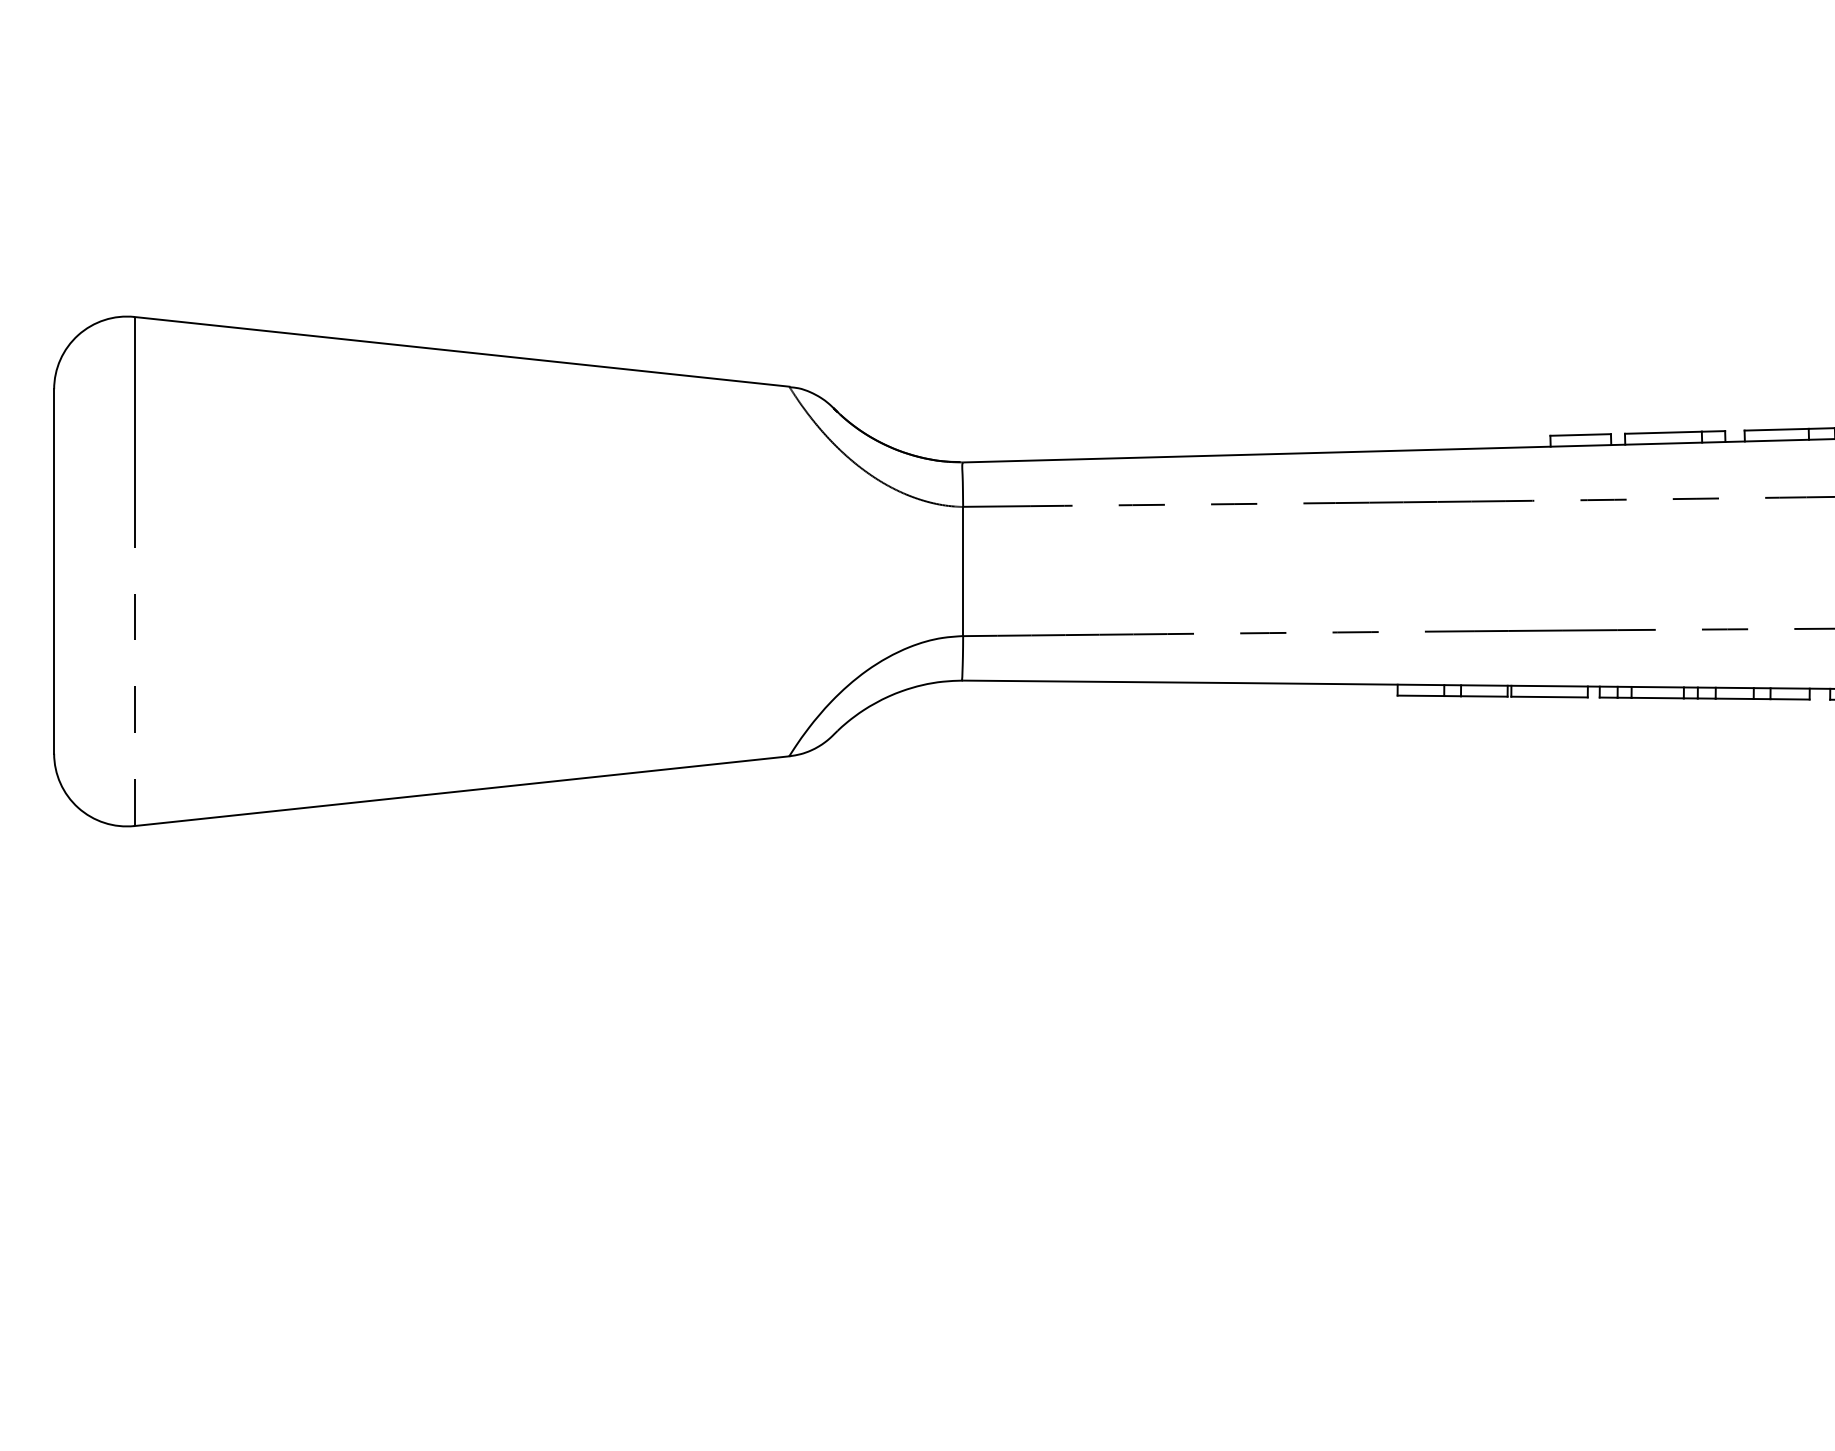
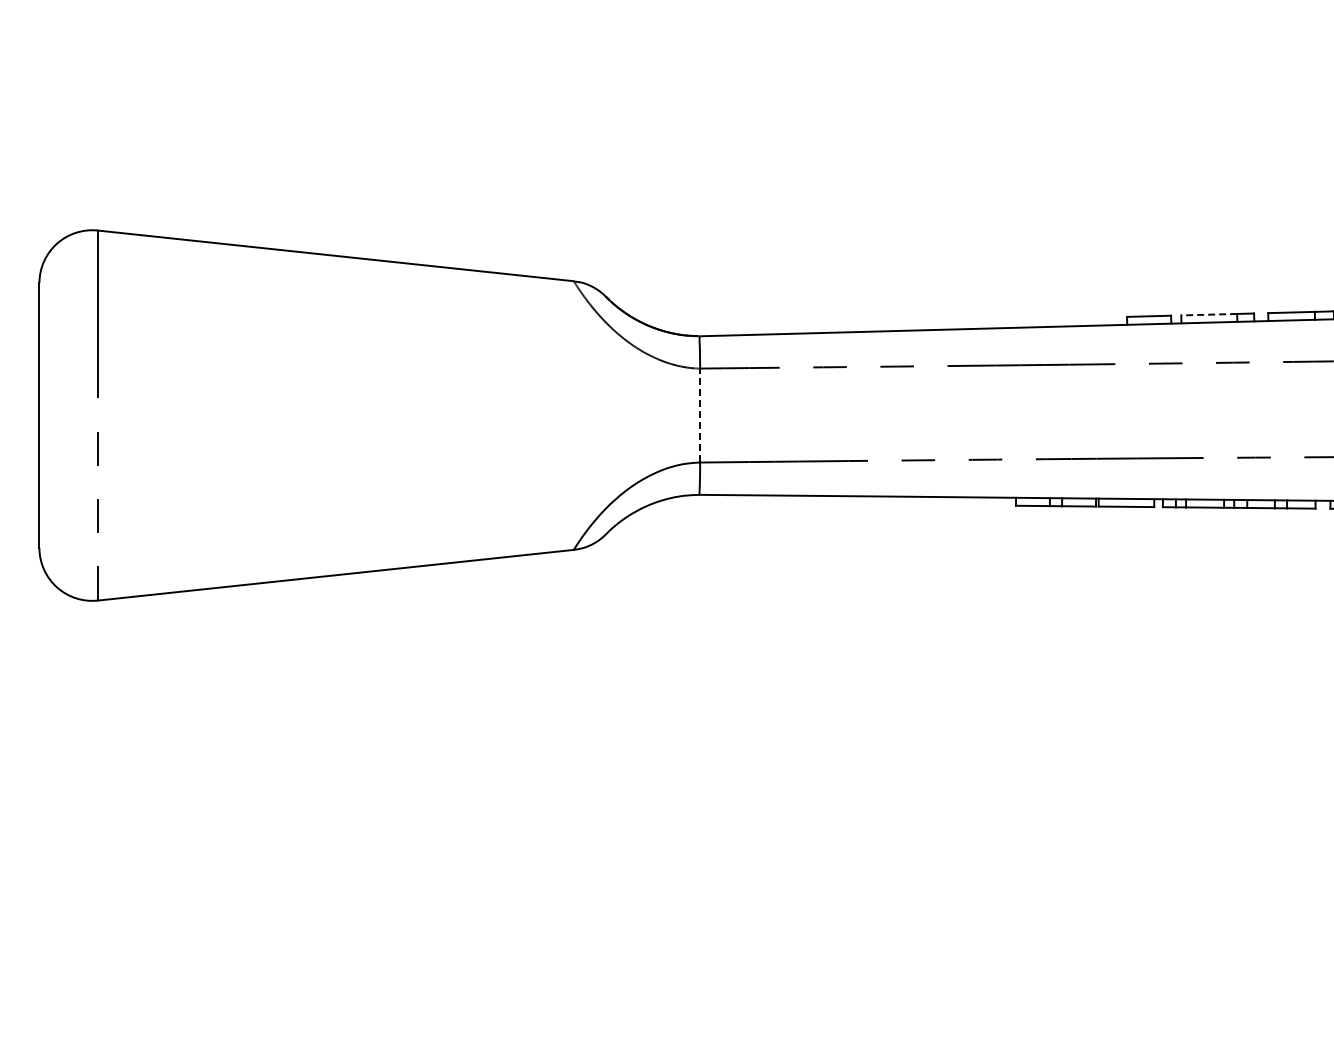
line: (1663, 432) -> (1209, 314), solid -> dashed
line: (963, 571) -> (700, 415), solid -> dashed

